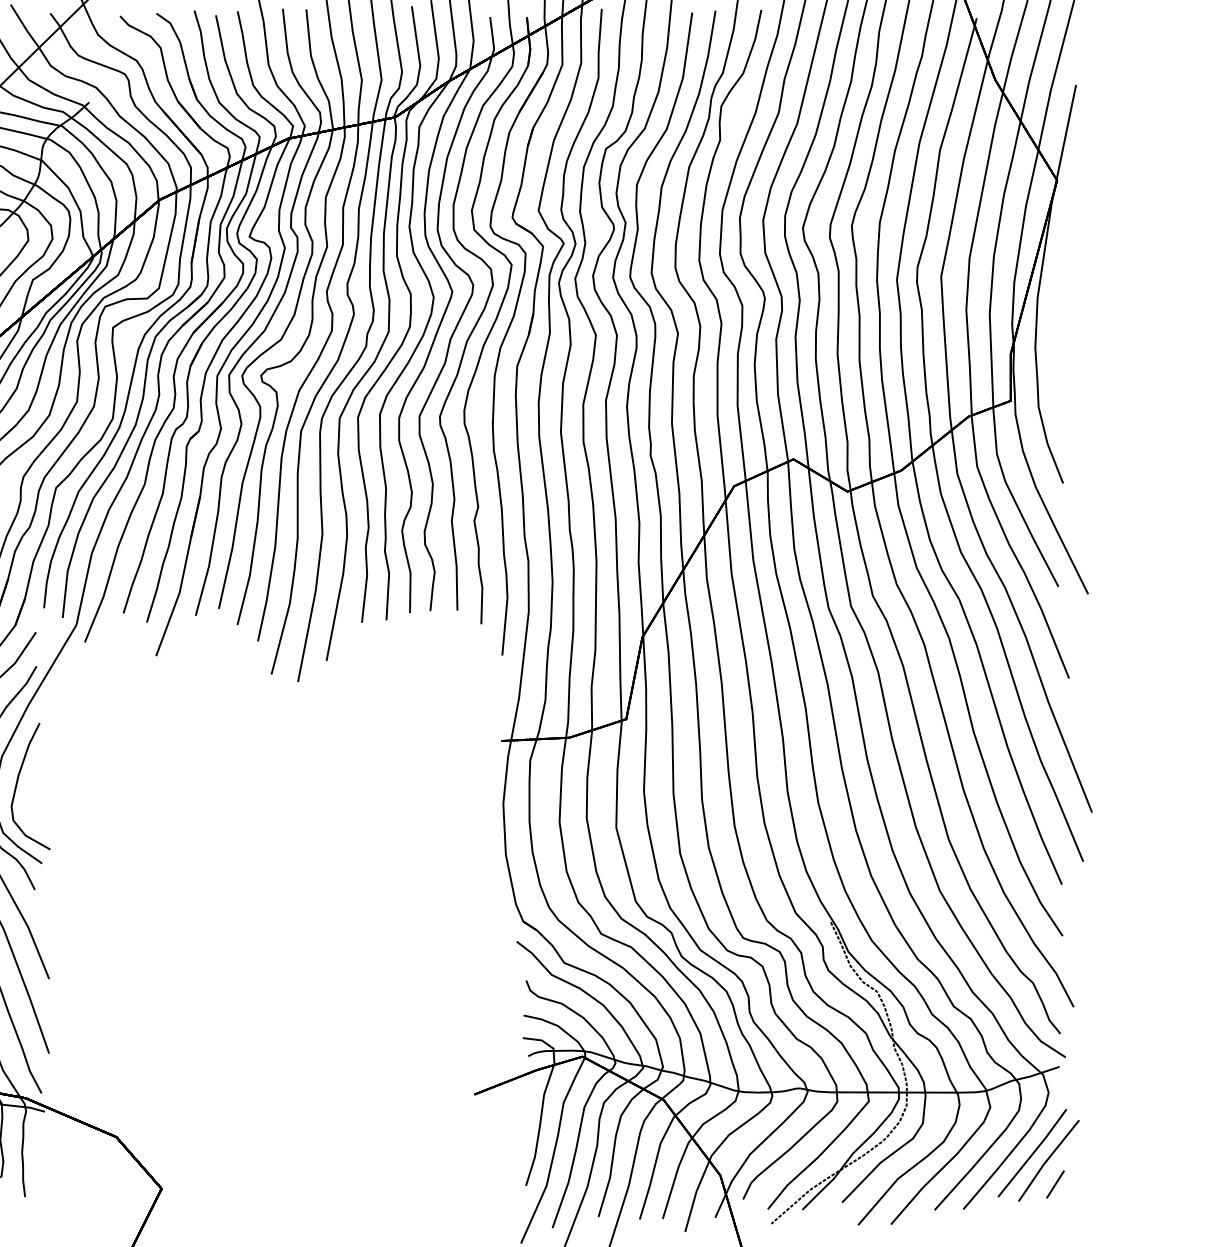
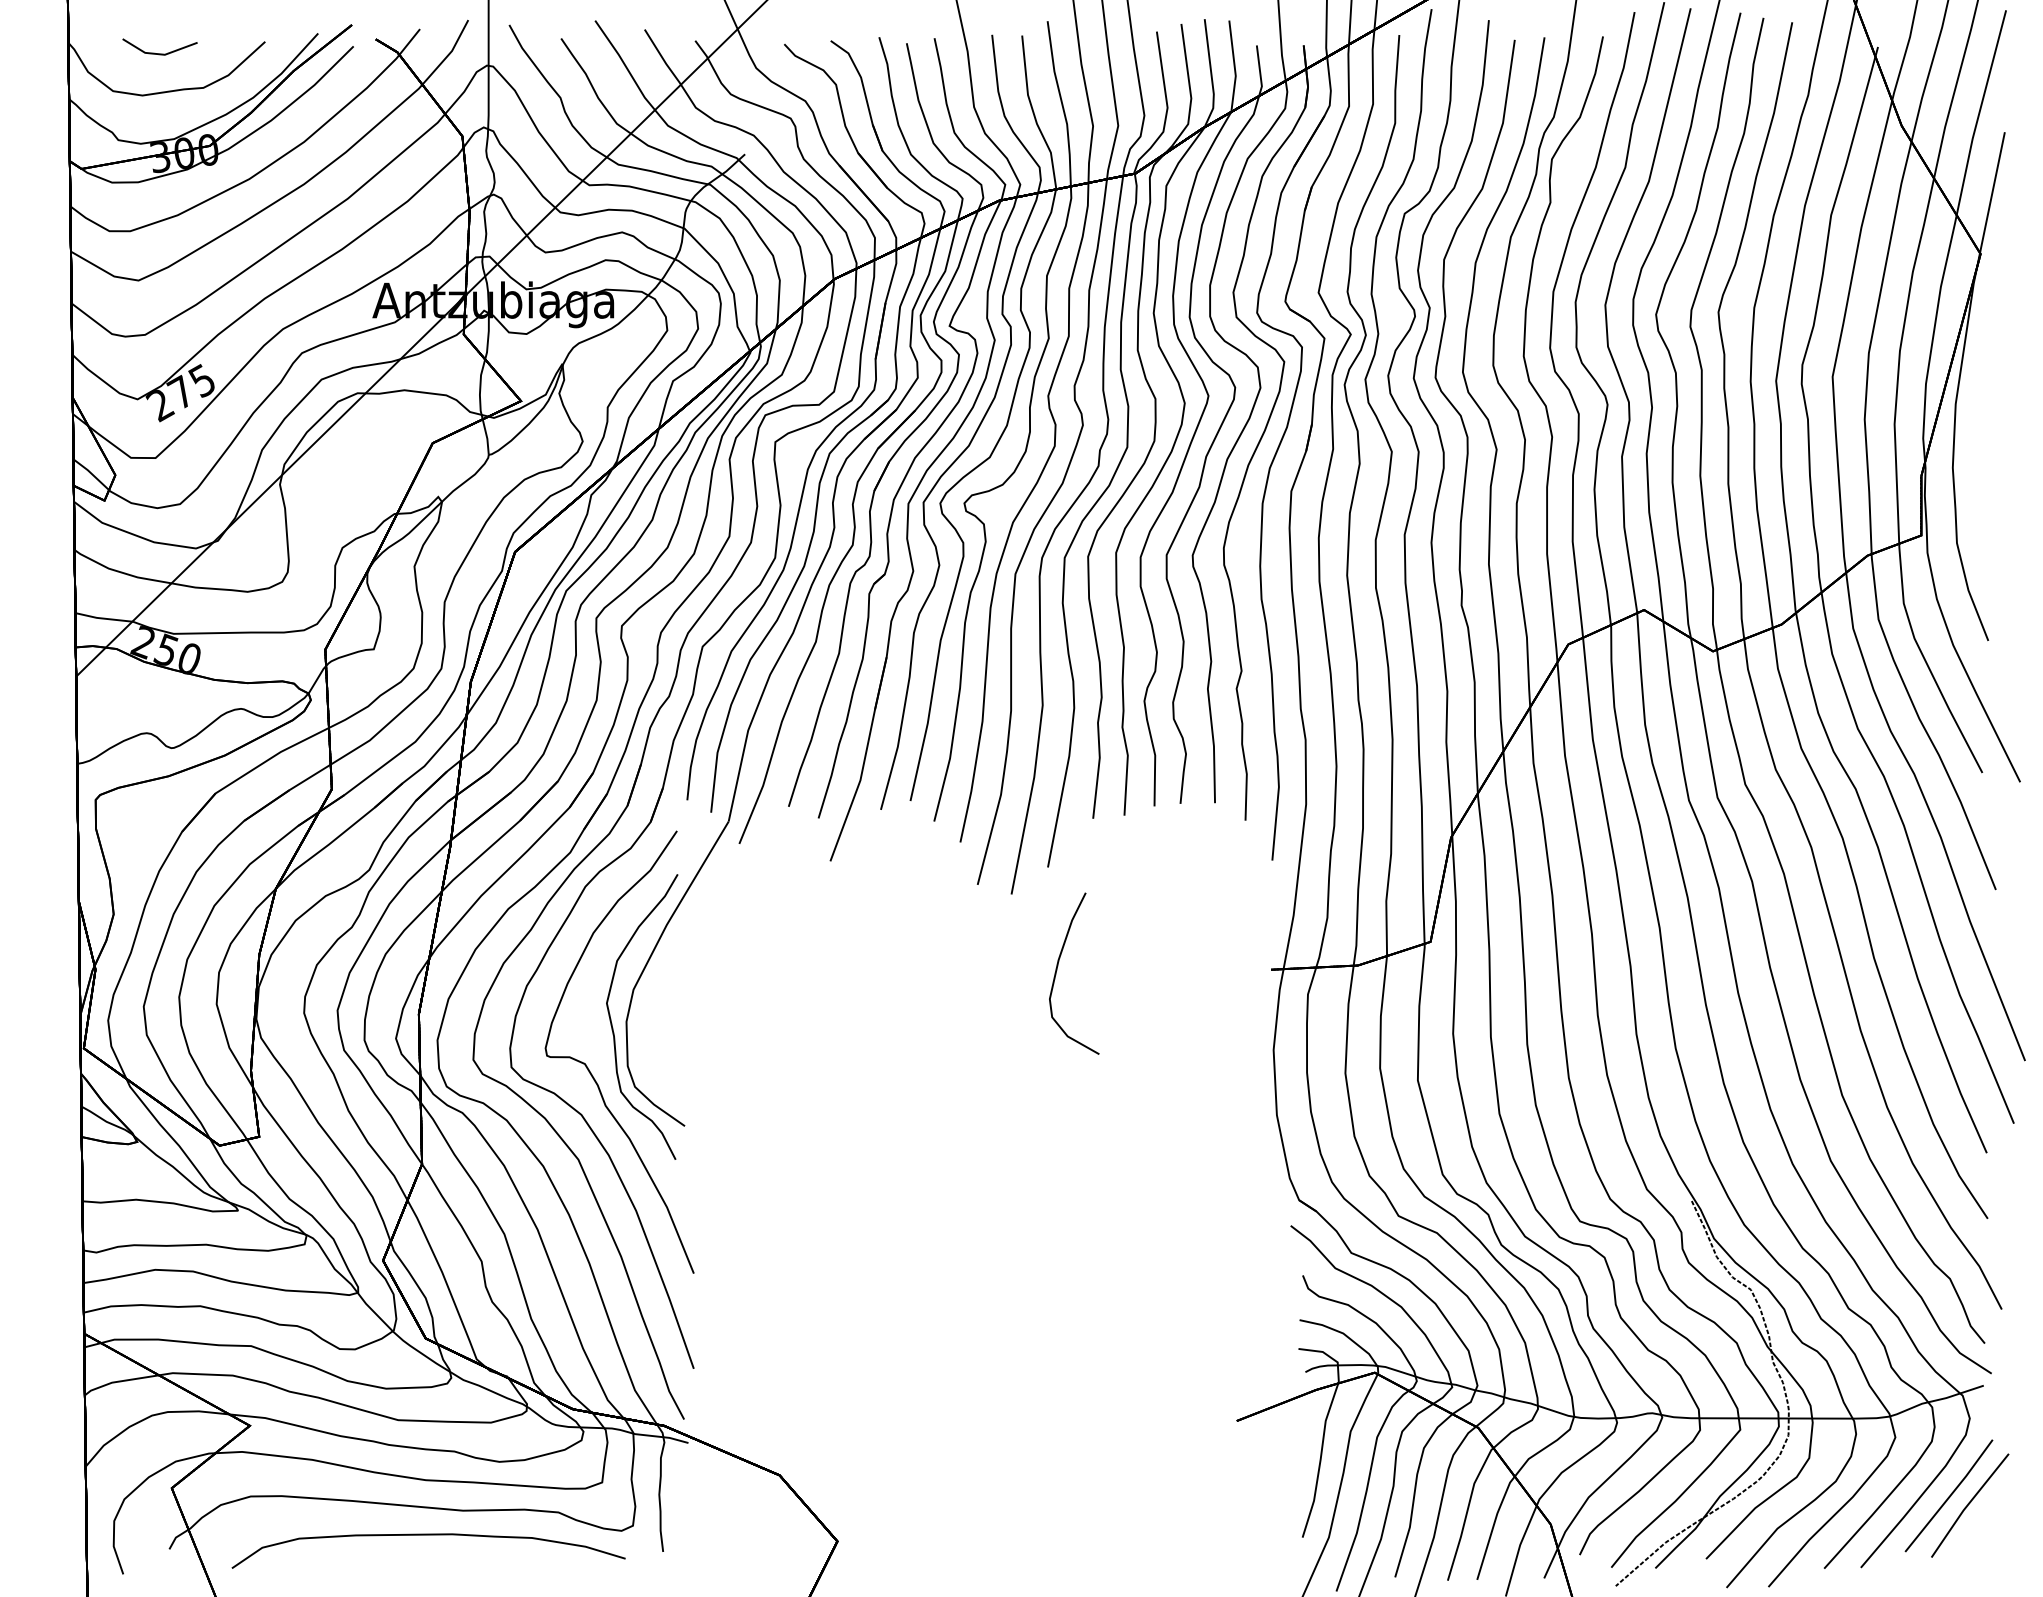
part: (17, 783) -> (1057, 970), moved
line: (1055, 1184) -> (1978, 1535), removed

